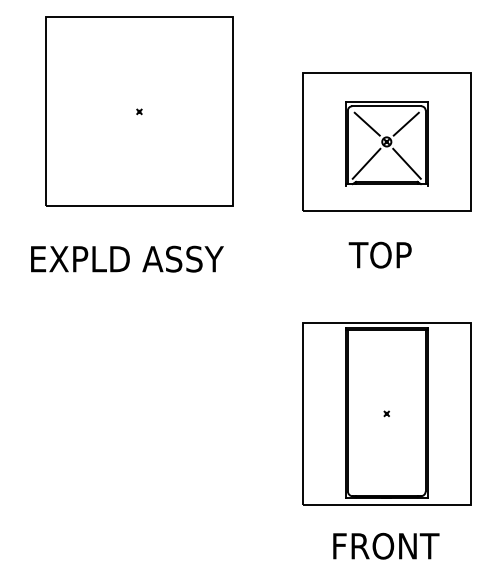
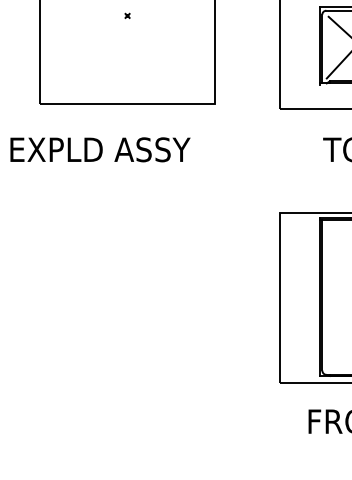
text: (127, 258) -> (100, 149), moved

